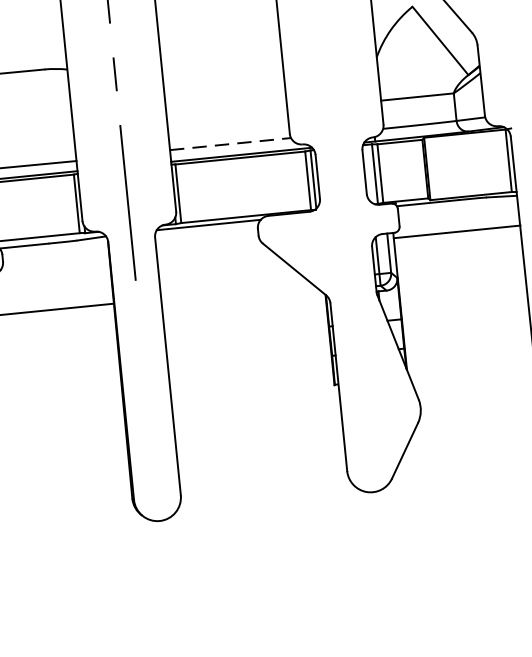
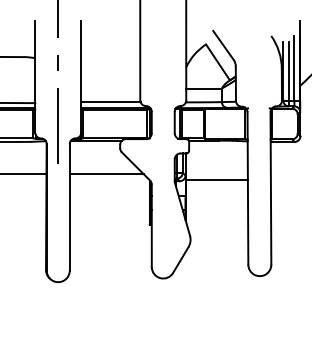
line: (229, 144) -> (110, 102), dashed -> solid
line: (456, 232) -> (216, 180), moved
line: (236, 291) -> (106, 174), added

